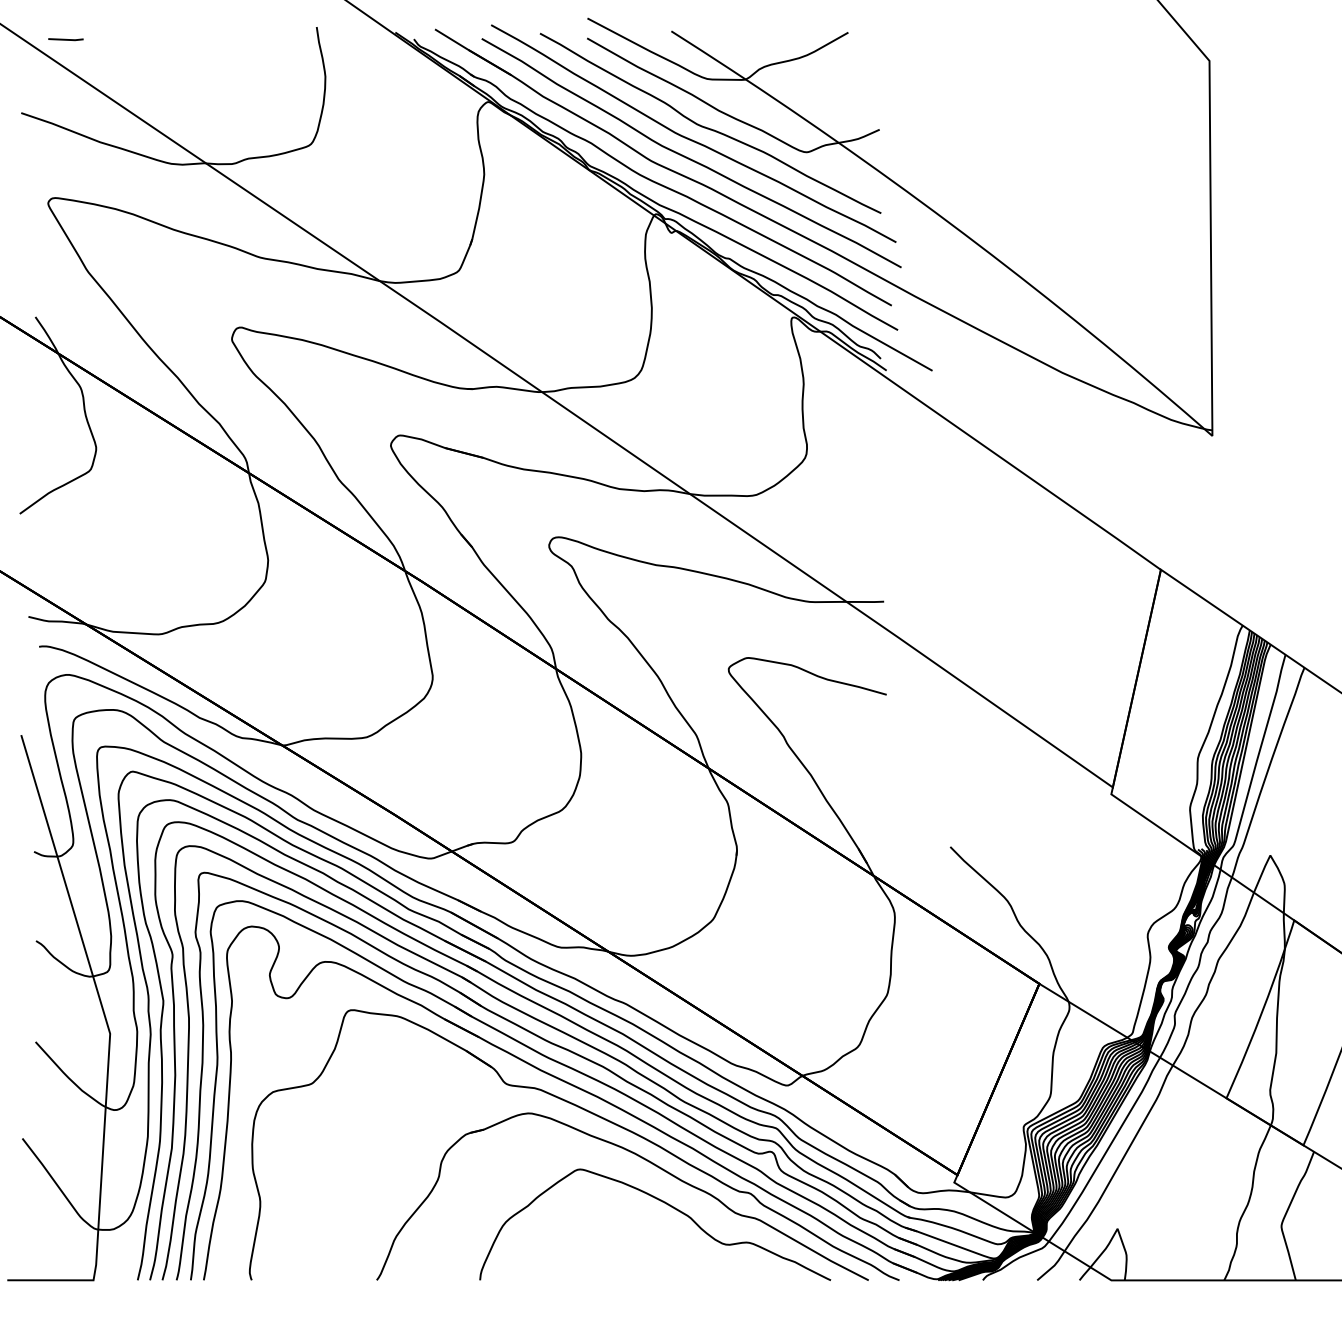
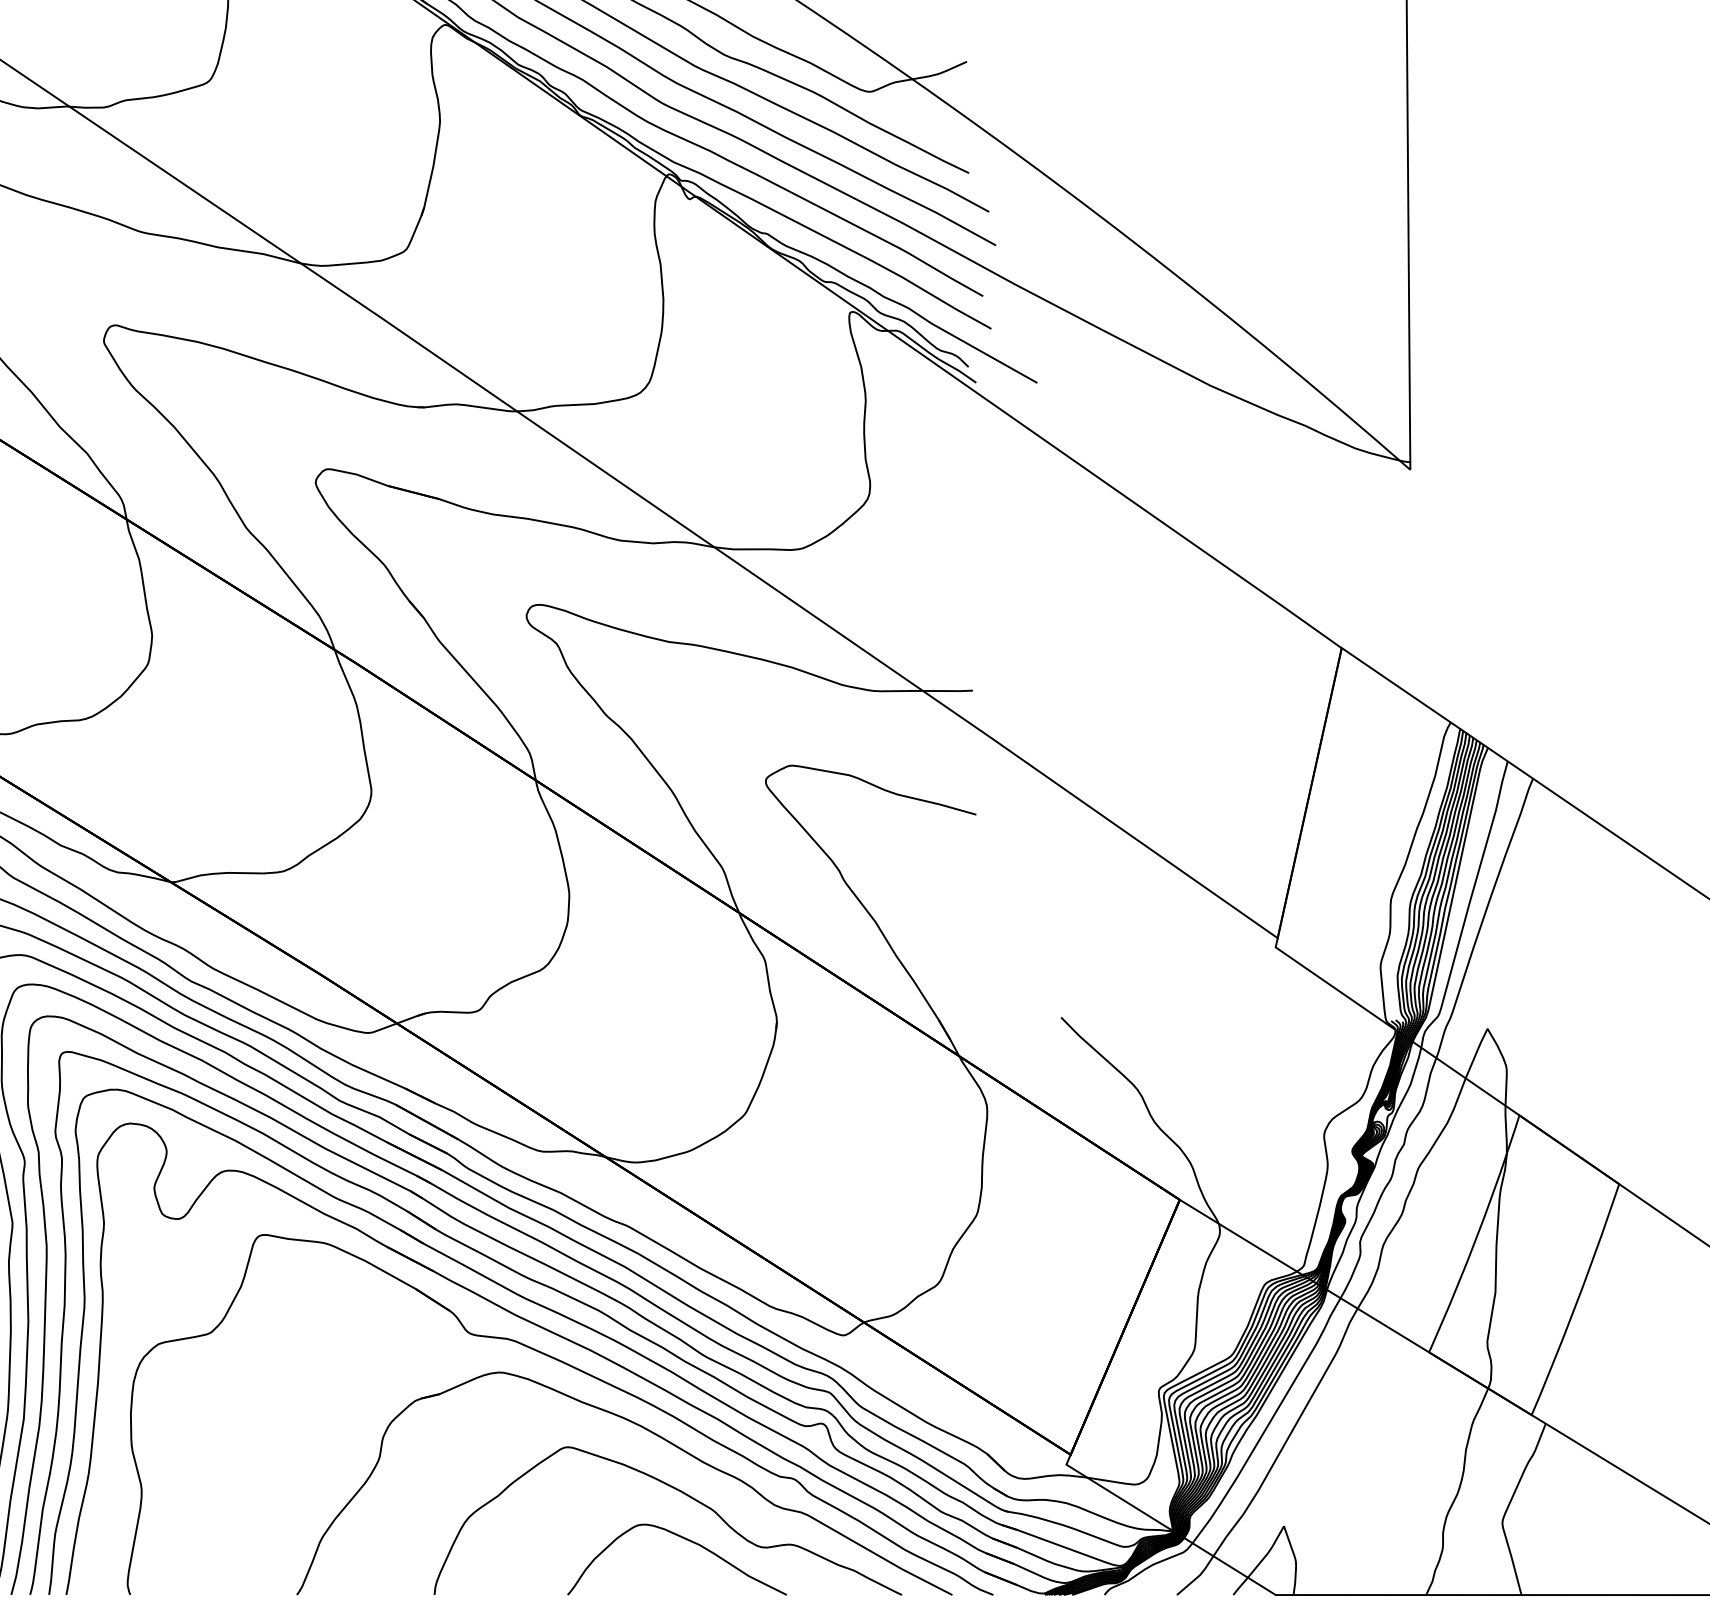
curve: (668, 1239) -> (685, 1540), added

